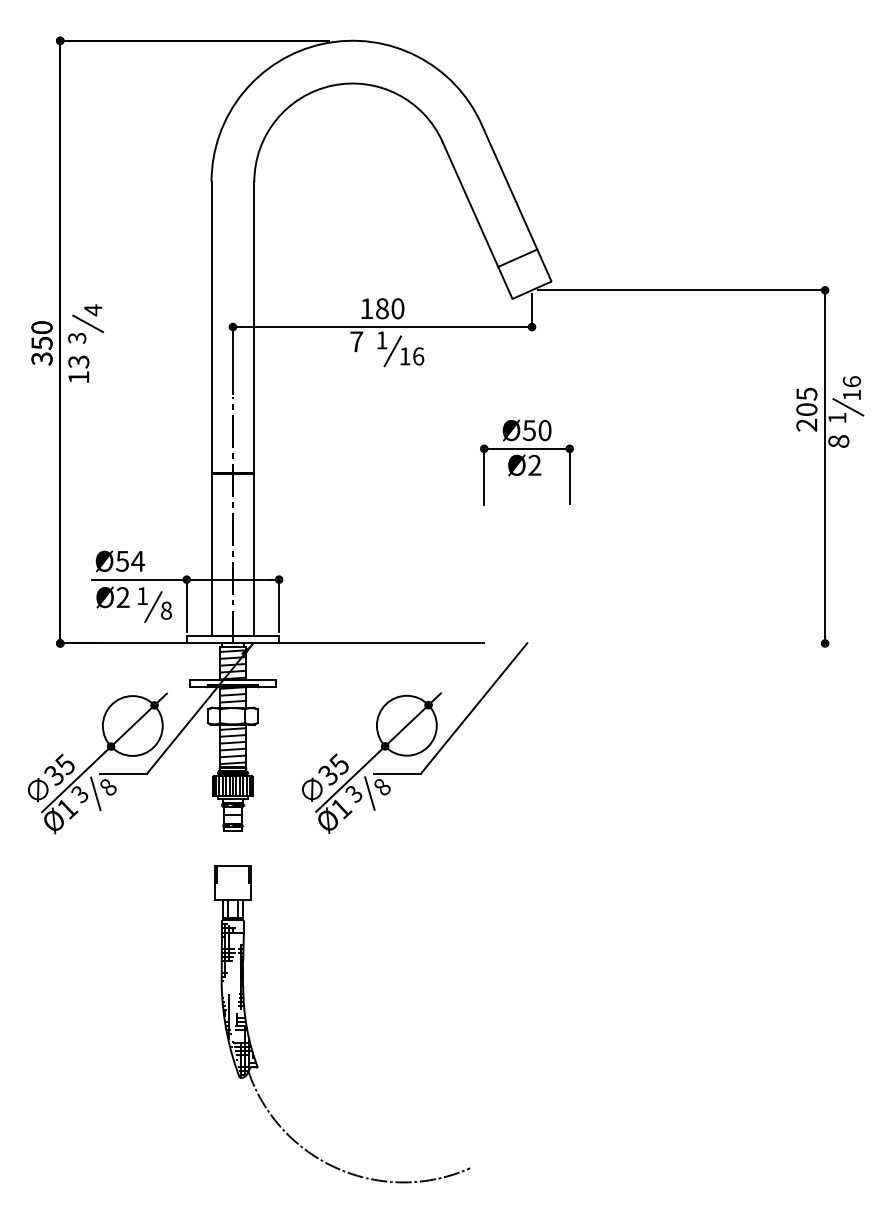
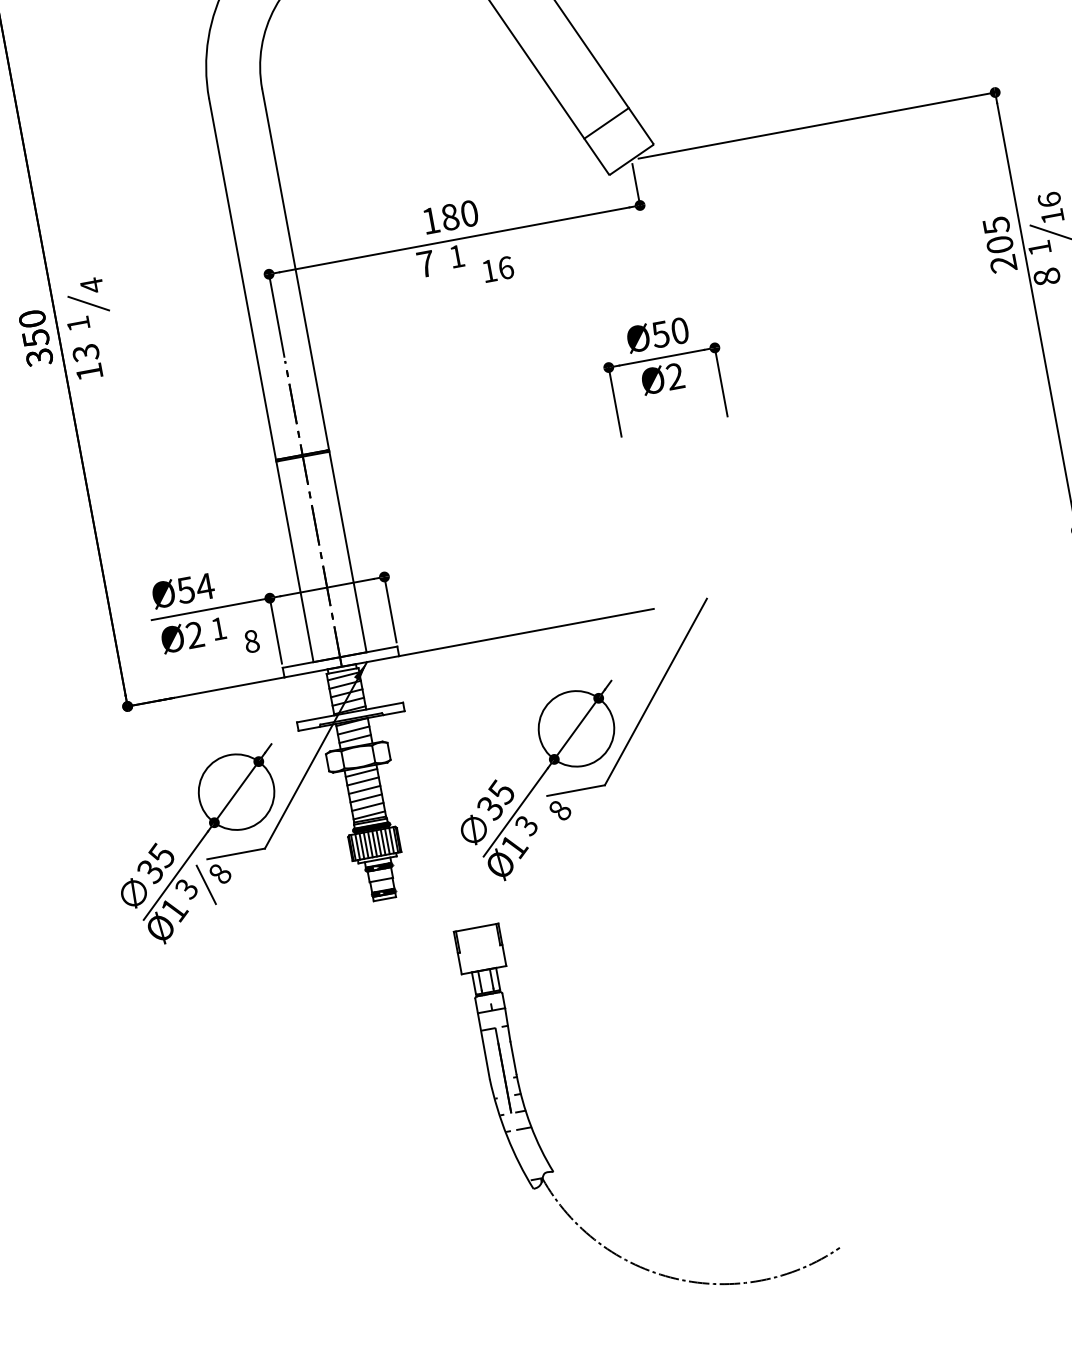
text: (77, 338) -> (78, 324), 3 -> 1
line: (392, 351) -> (472, 267), removed
line: (153, 606) -> (234, 639), removed
line: (369, 793) -> (545, 821), removed
part: (253, 1050) -> (544, 1151), moved

